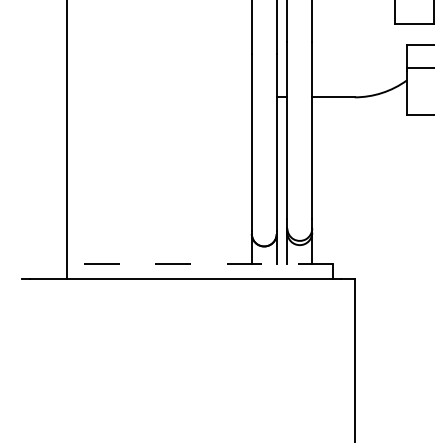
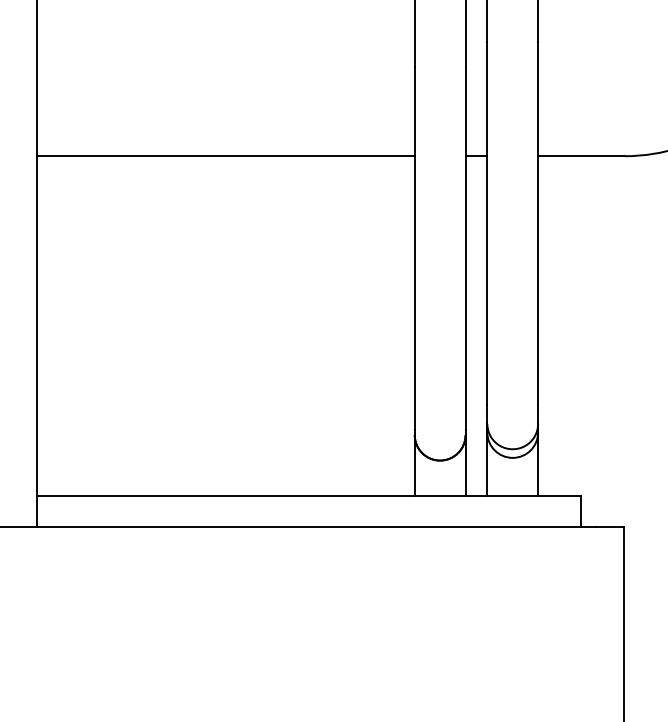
line: (158, 97) -> (224, 156), added
line: (199, 263) -> (307, 495), dashed -> solid

